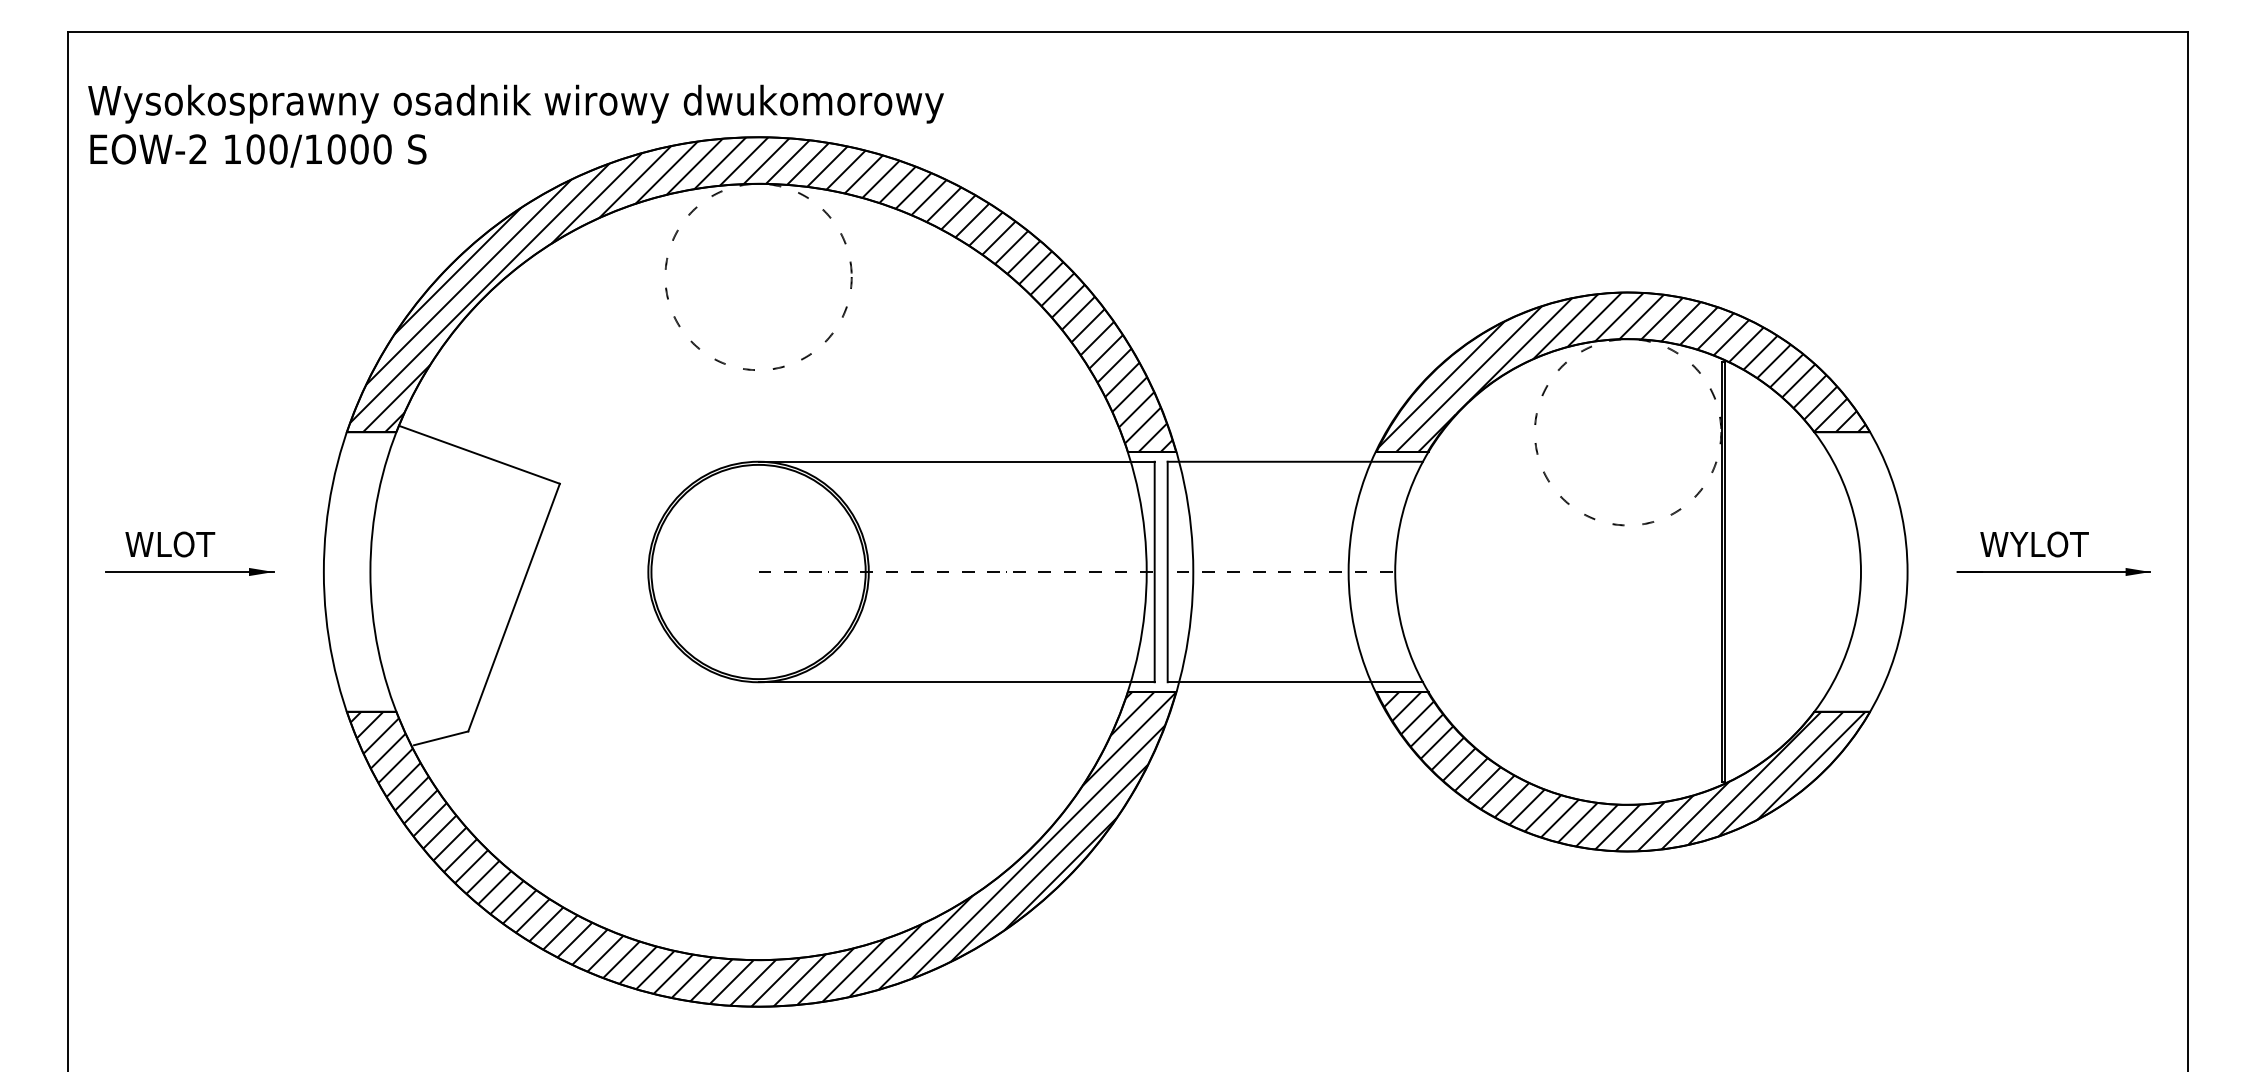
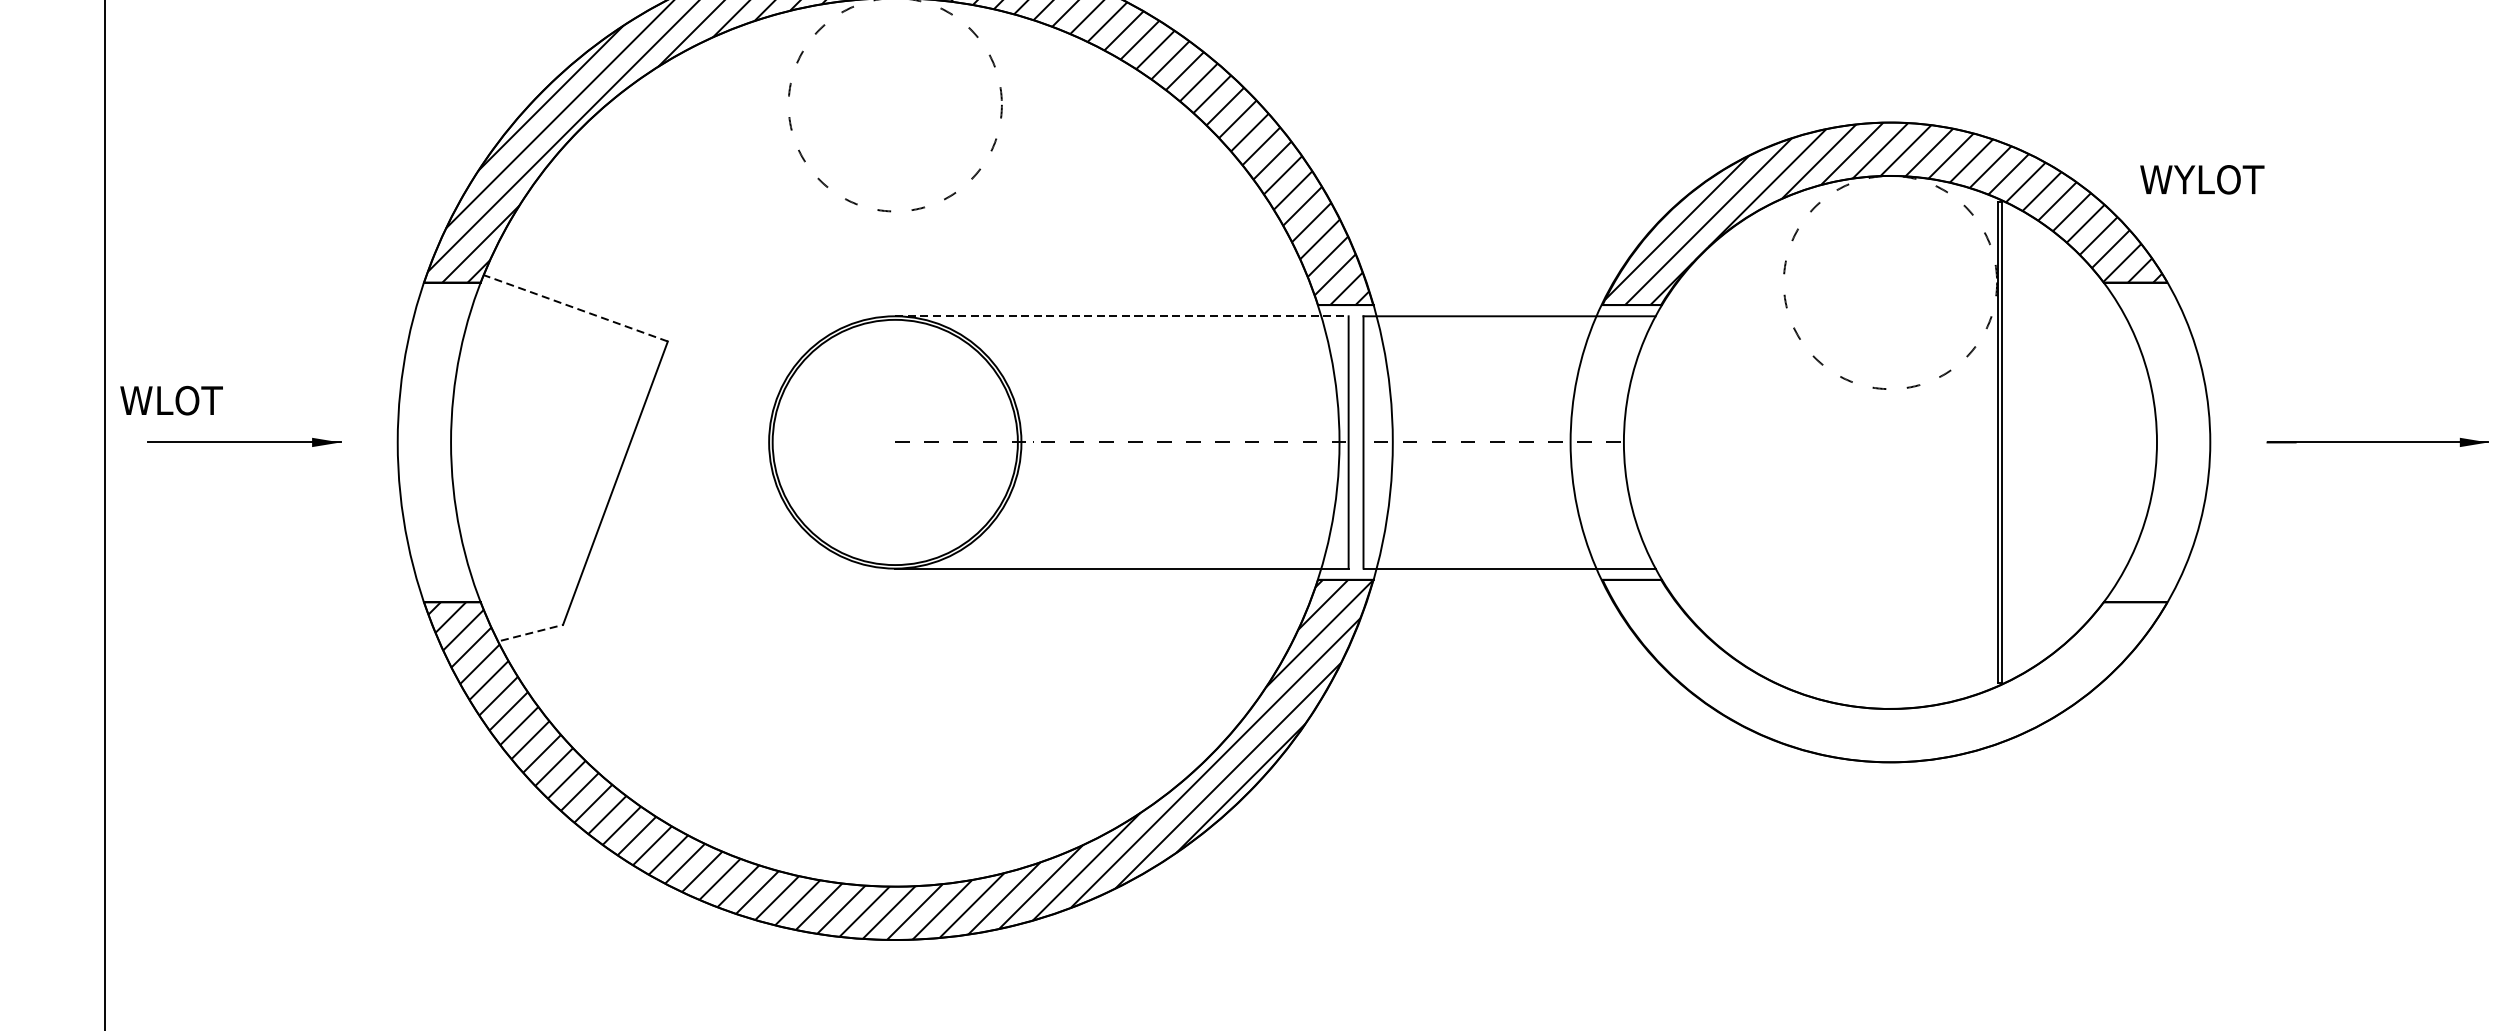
line: (479, 454) -> (575, 307), solid -> dashed
line: (957, 461) -> (1122, 315), solid -> dashed
text: (170, 544) -> (171, 400), moved
text: (2034, 544) -> (2202, 179), moved
line: (441, 738) -> (532, 633), solid -> dashed
hatch: (1620, 771) -> (1881, 670), removed

